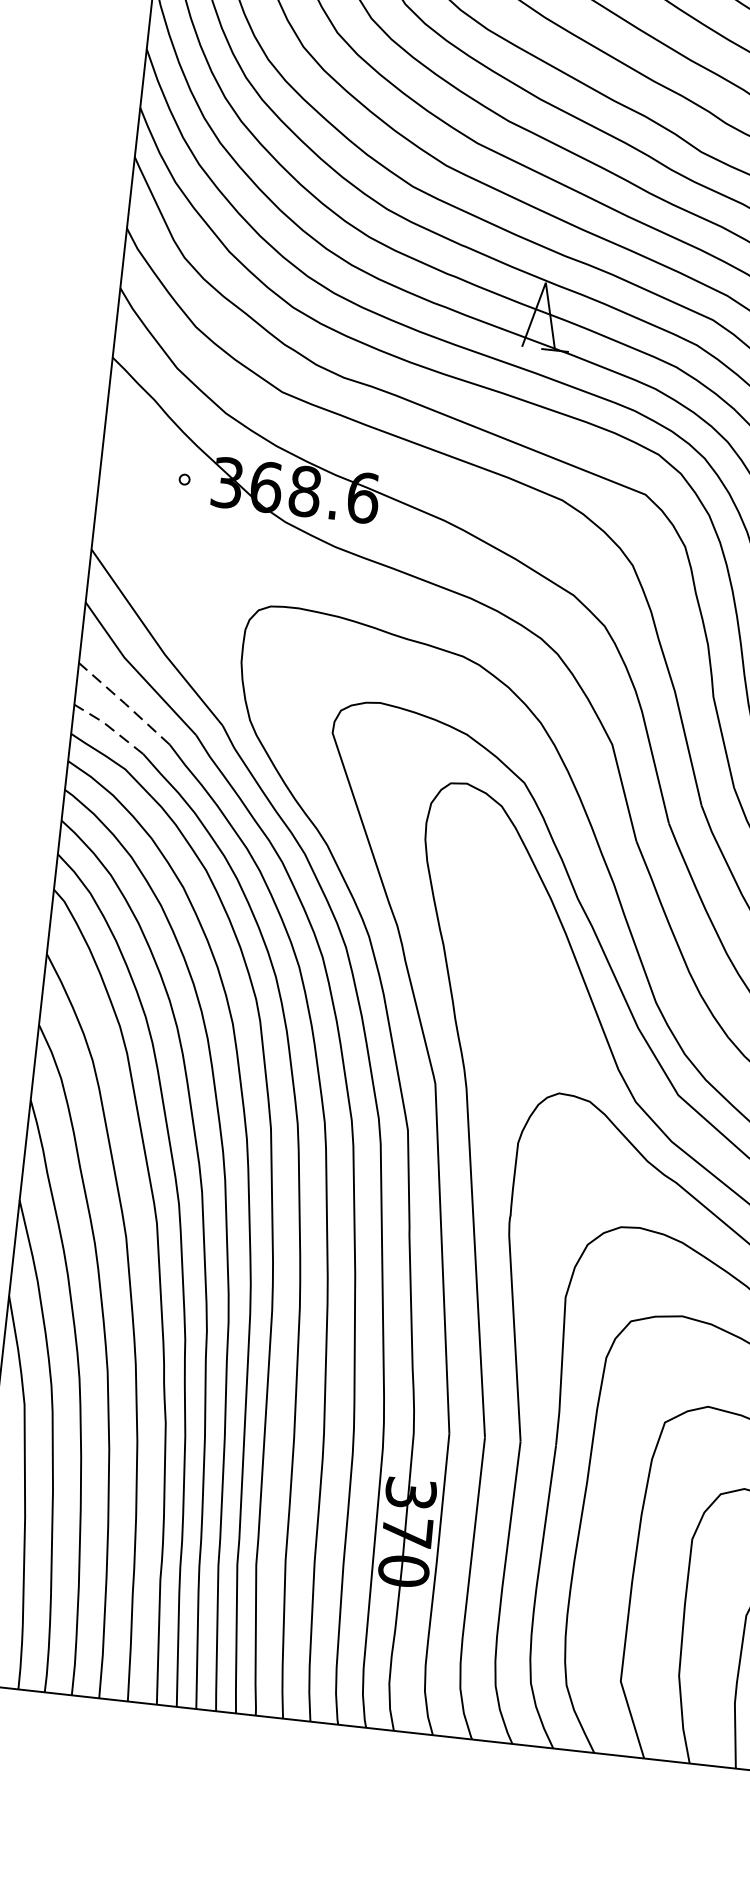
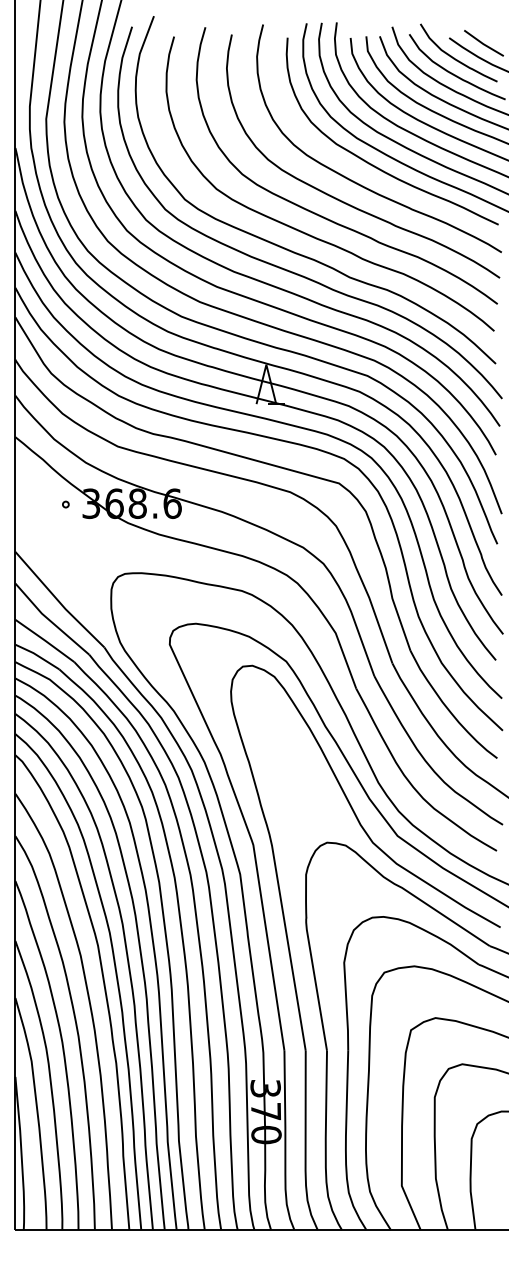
line: (125, 703) -> (45, 640), dashed -> solid
line: (107, 726) -> (36, 655), dashed -> solid

